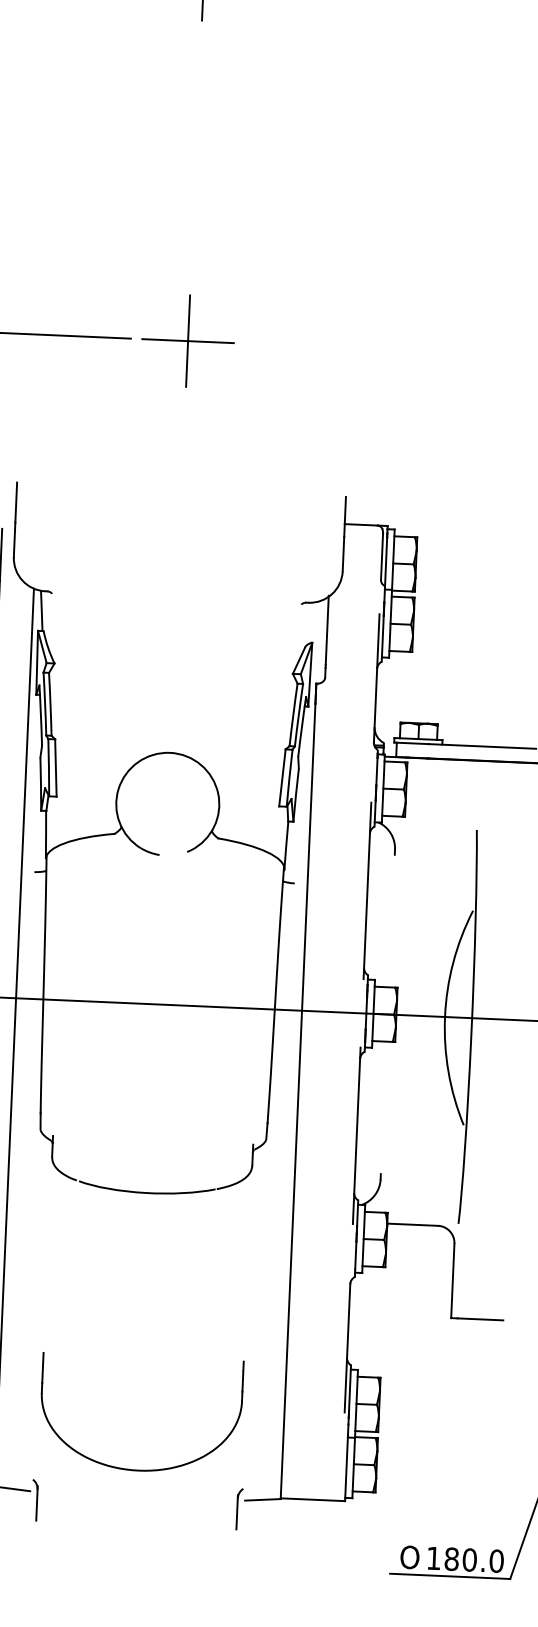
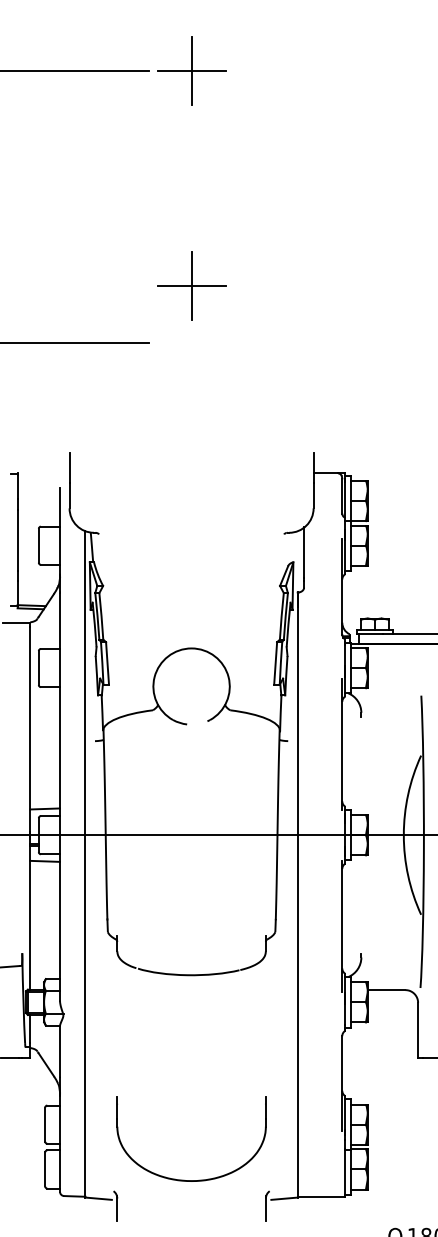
part: (187, 340) -> (191, 285), moved

